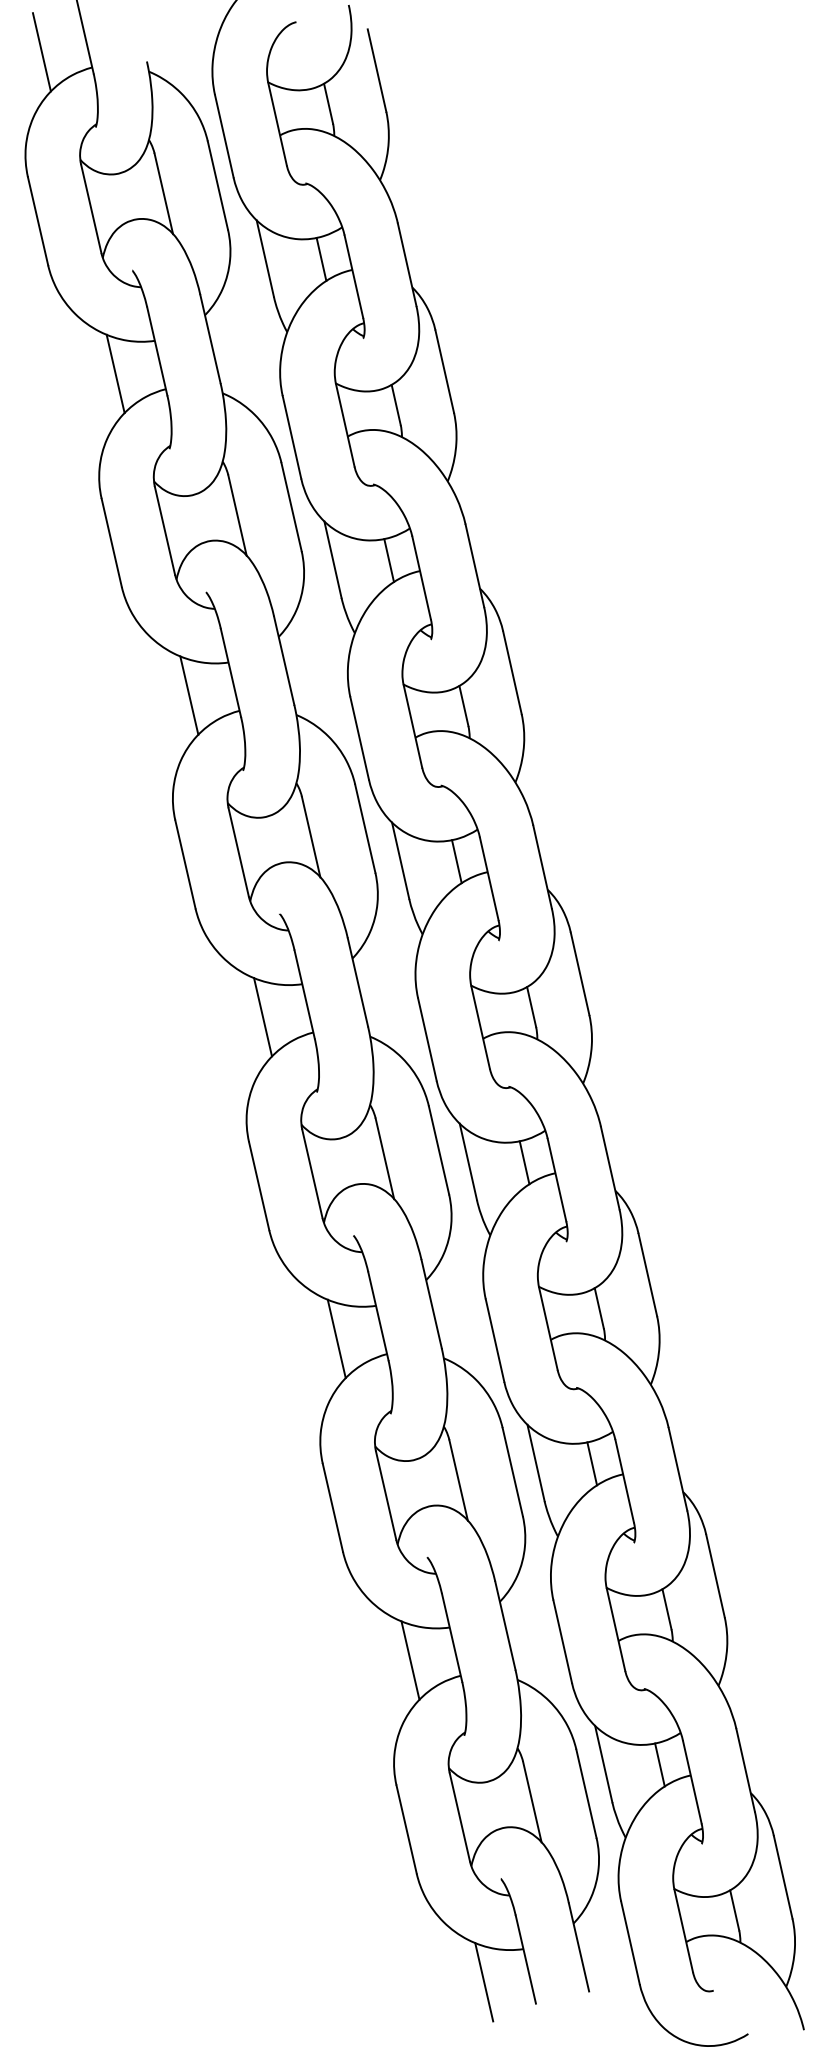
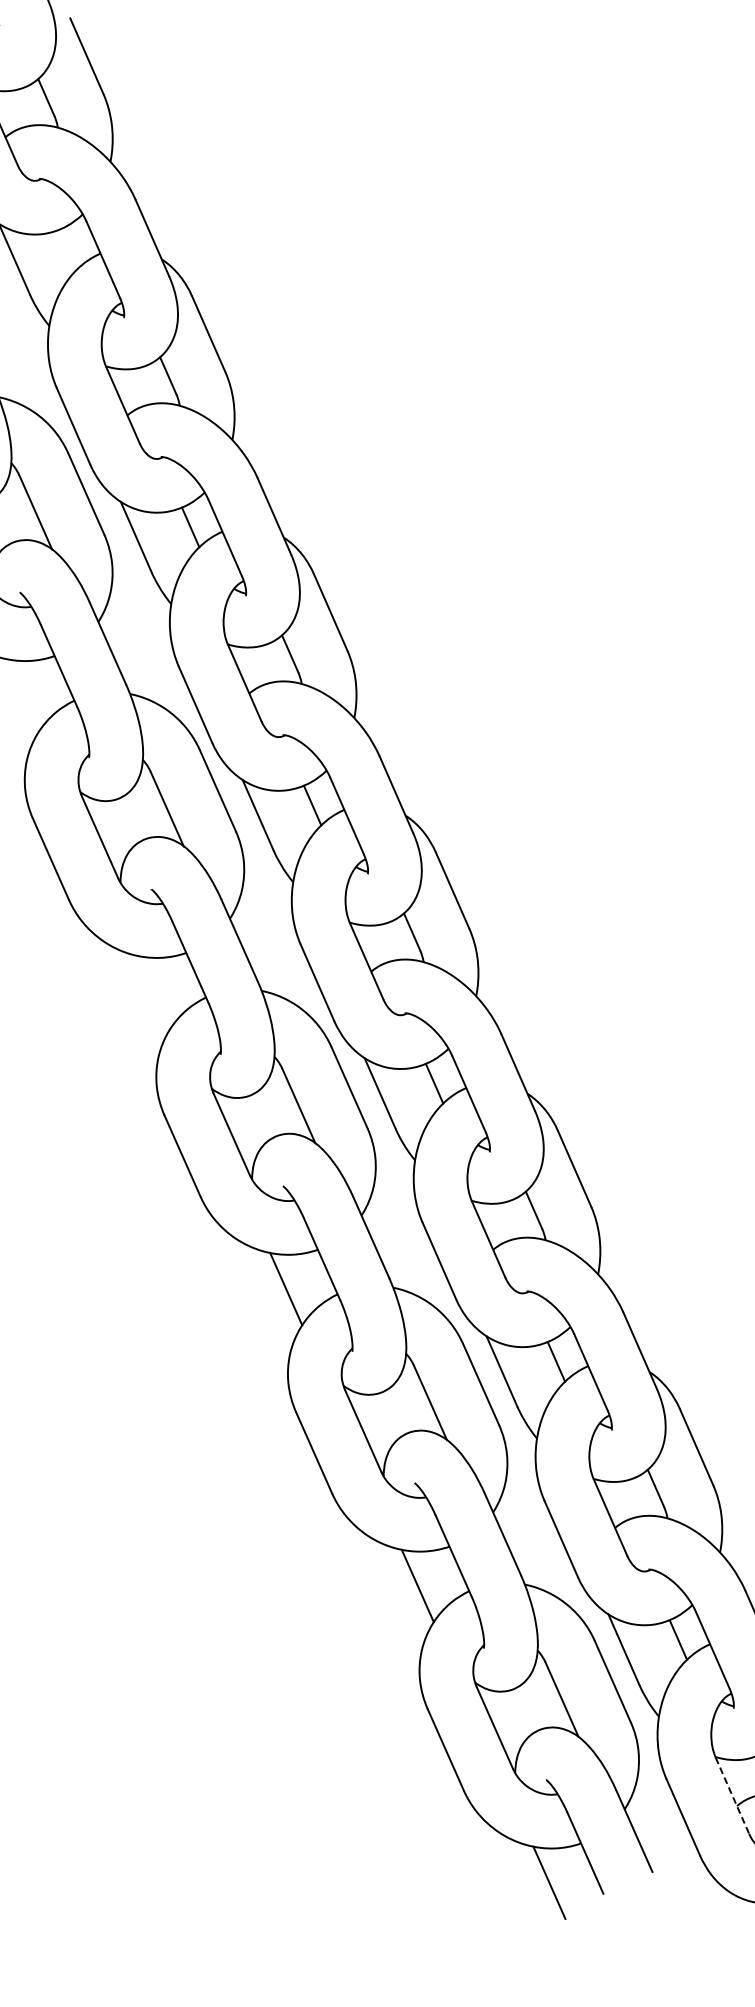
line: (321, 258) -> (68, 248), removed
line: (189, 695) -> (23, 695), removed
line: (263, 1017) -> (155, 992), removed
line: (683, 1931) -> (732, 1796), solid -> dashed

